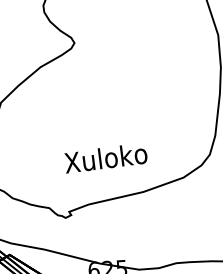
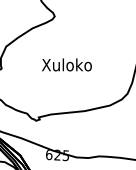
text: (105, 157) -> (66, 64), moved

